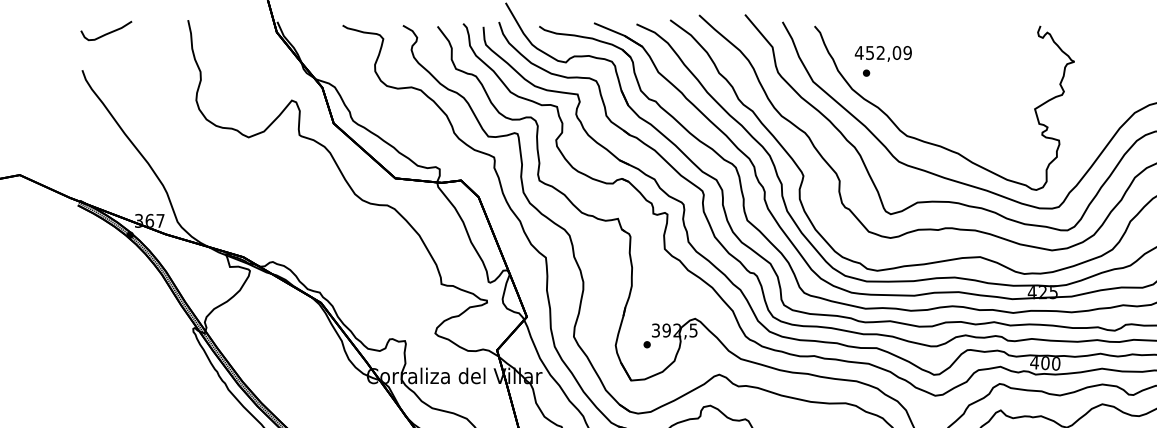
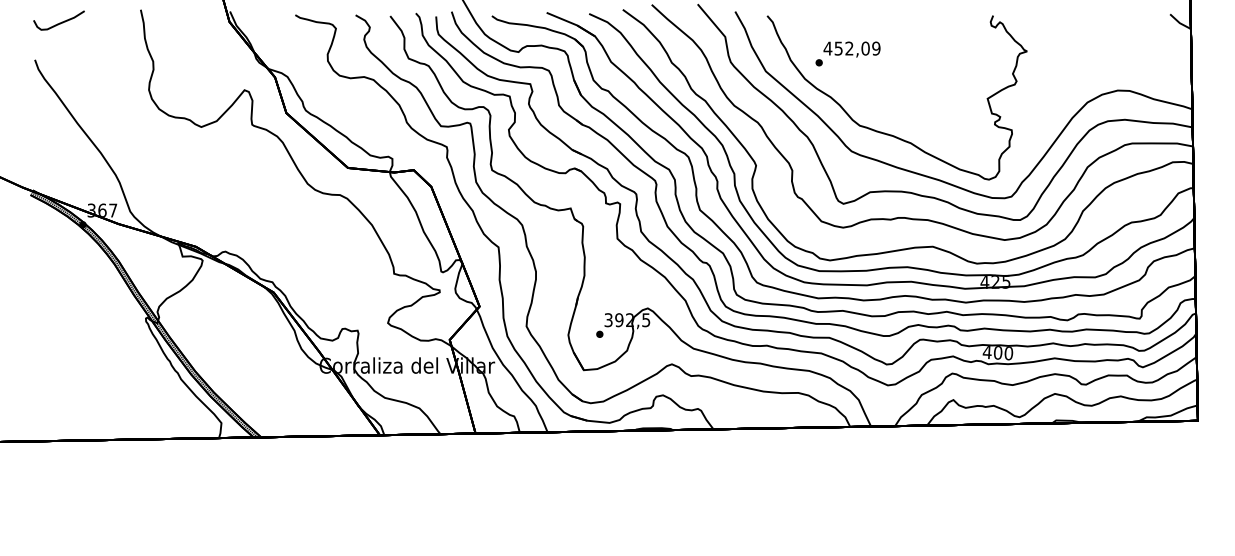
text: (882, 53) -> (851, 49), moved

